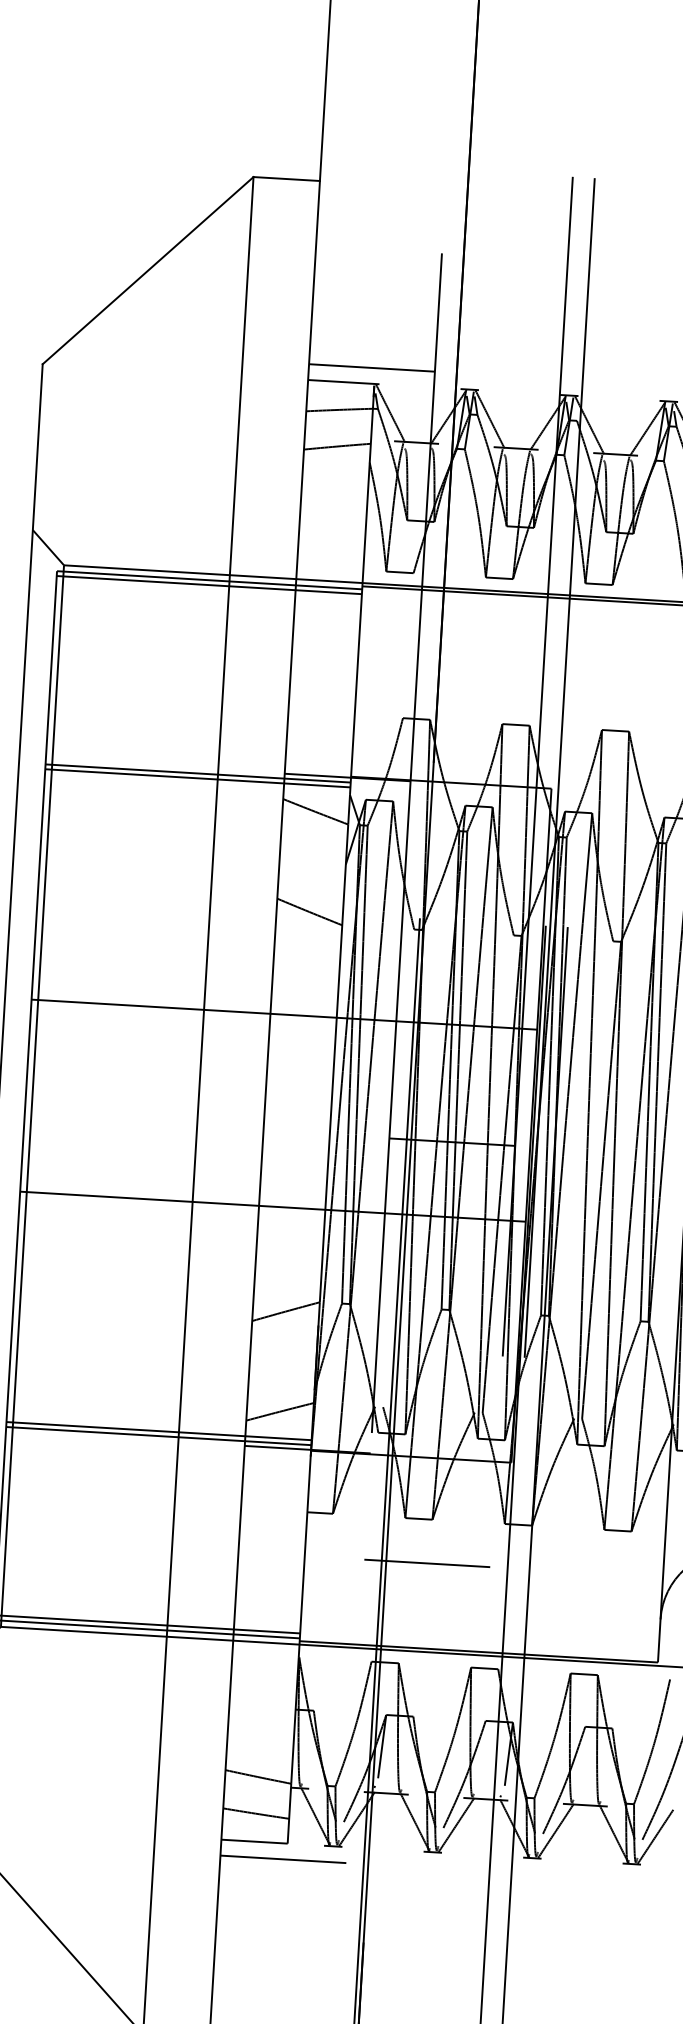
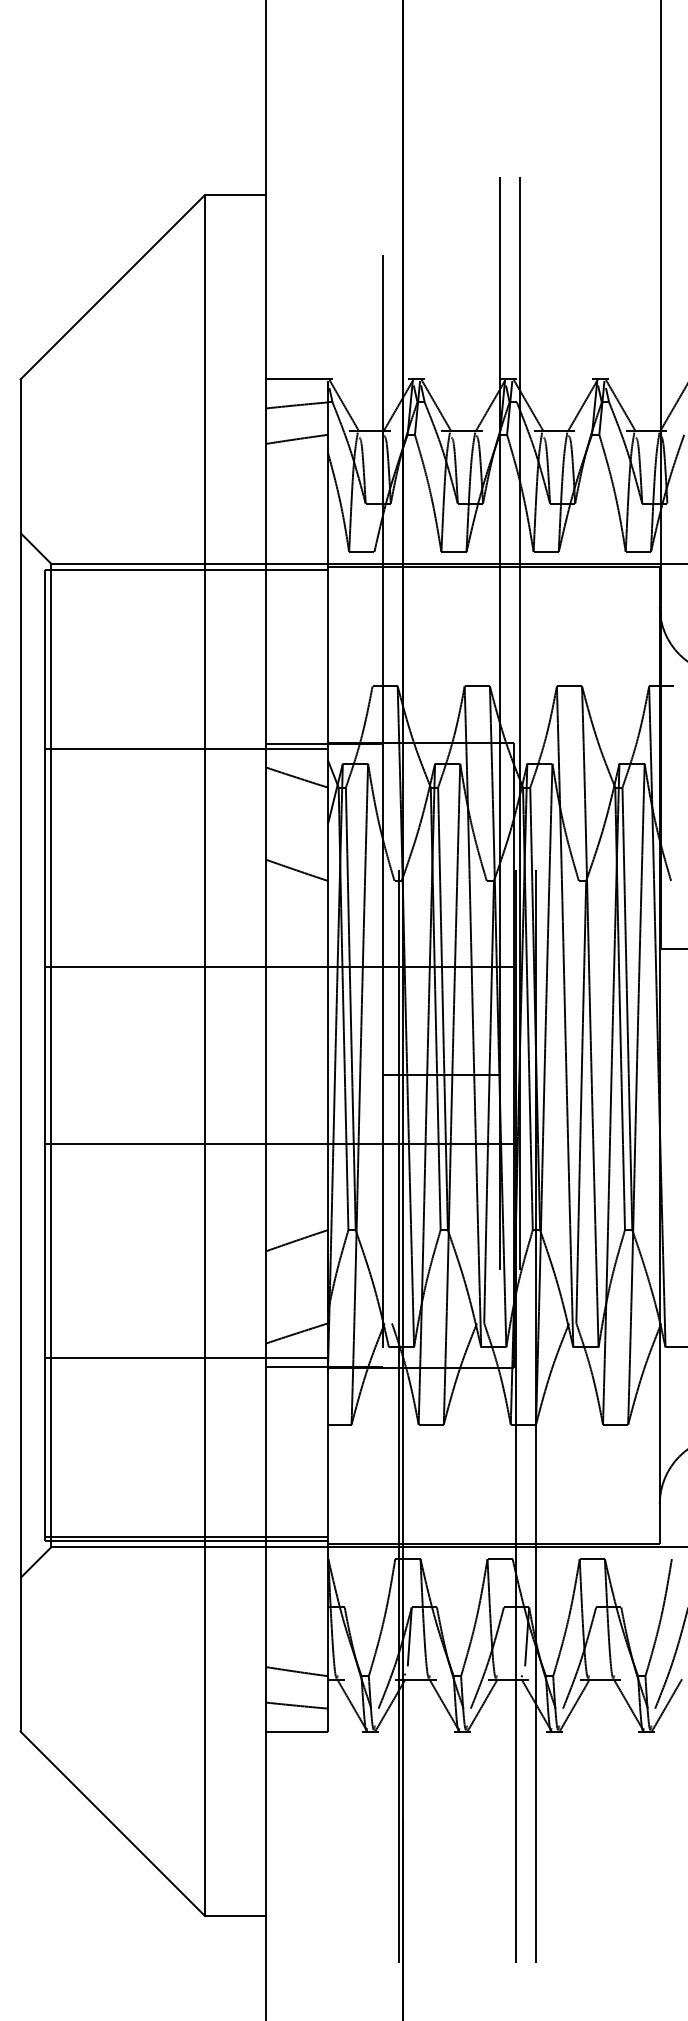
line: (371, 367) -> (324, 364), removed
line: (209, 585) -> (186, 574), removed
line: (197, 778) -> (186, 753), removed
line: (158, 1436) -> (186, 1362), removed
line: (427, 1563) -> (441, 1465), removed
line: (283, 1859) -> (324, 1746), removed

